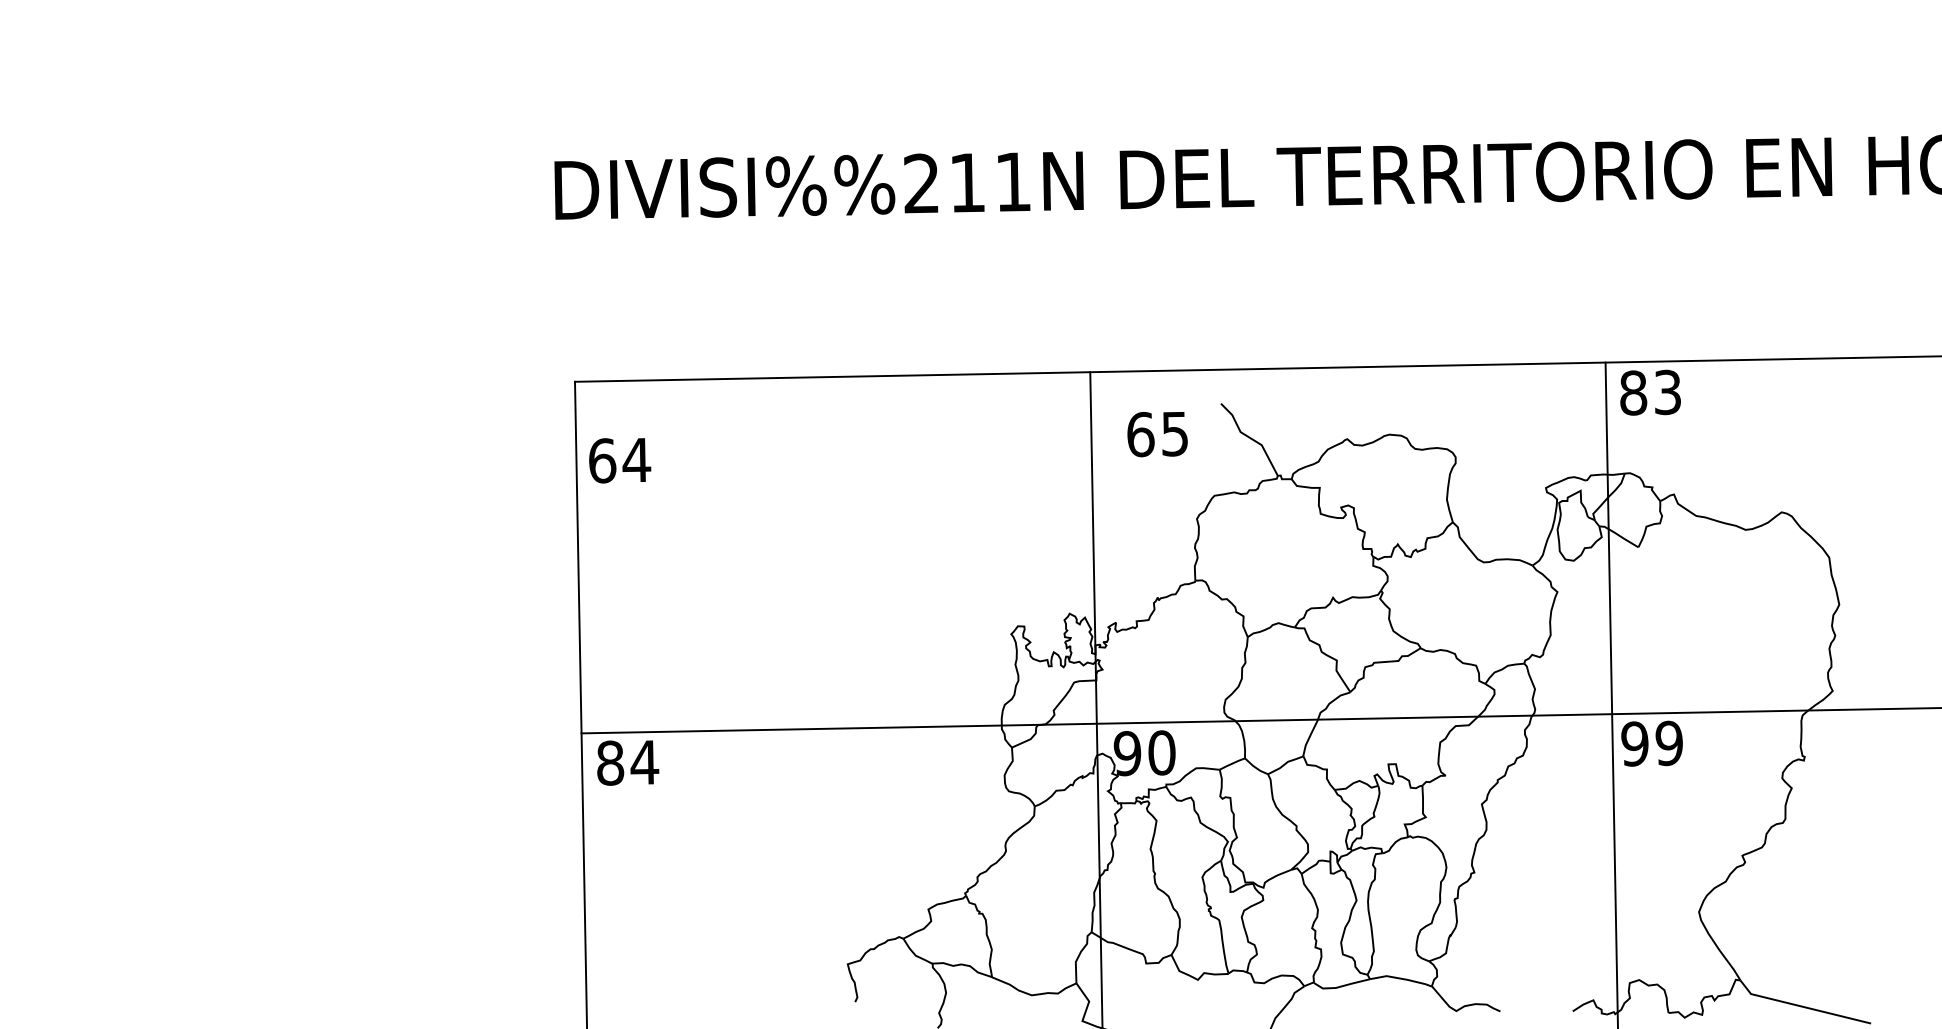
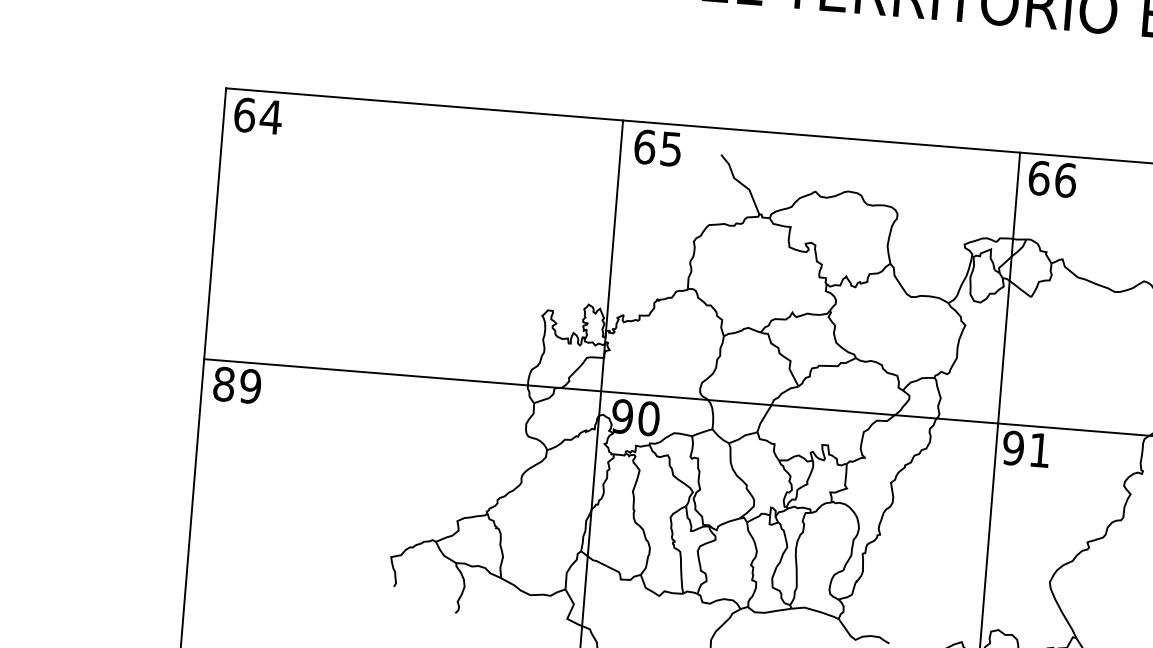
text: (1650, 392) -> (1052, 179), 83 -> 66
text: (1157, 434) -> (657, 148), moved
text: (620, 460) -> (258, 116), moved
text: (1668, 743) -> (1039, 450), 99 -> 91
text: (644, 762) -> (250, 386), 84 -> 89

